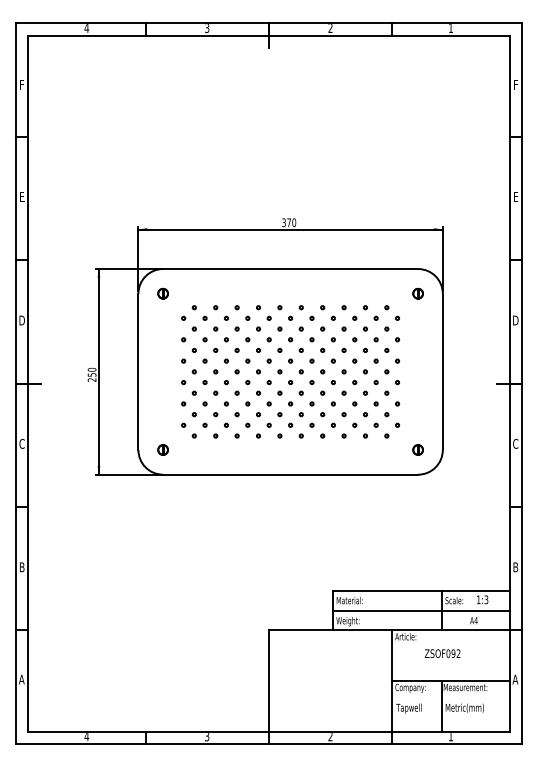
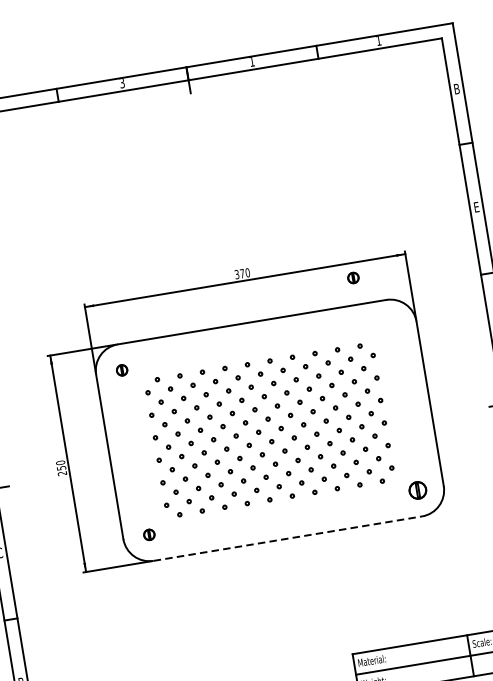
text: (330, 28) -> (252, 62), 2 -> 1
text: (515, 84) -> (456, 88), F -> B
part: (417, 293) -> (352, 277), moved
part: (417, 449) -> (417, 490), size x1.6
line: (290, 474) -> (287, 538), solid -> dashed

